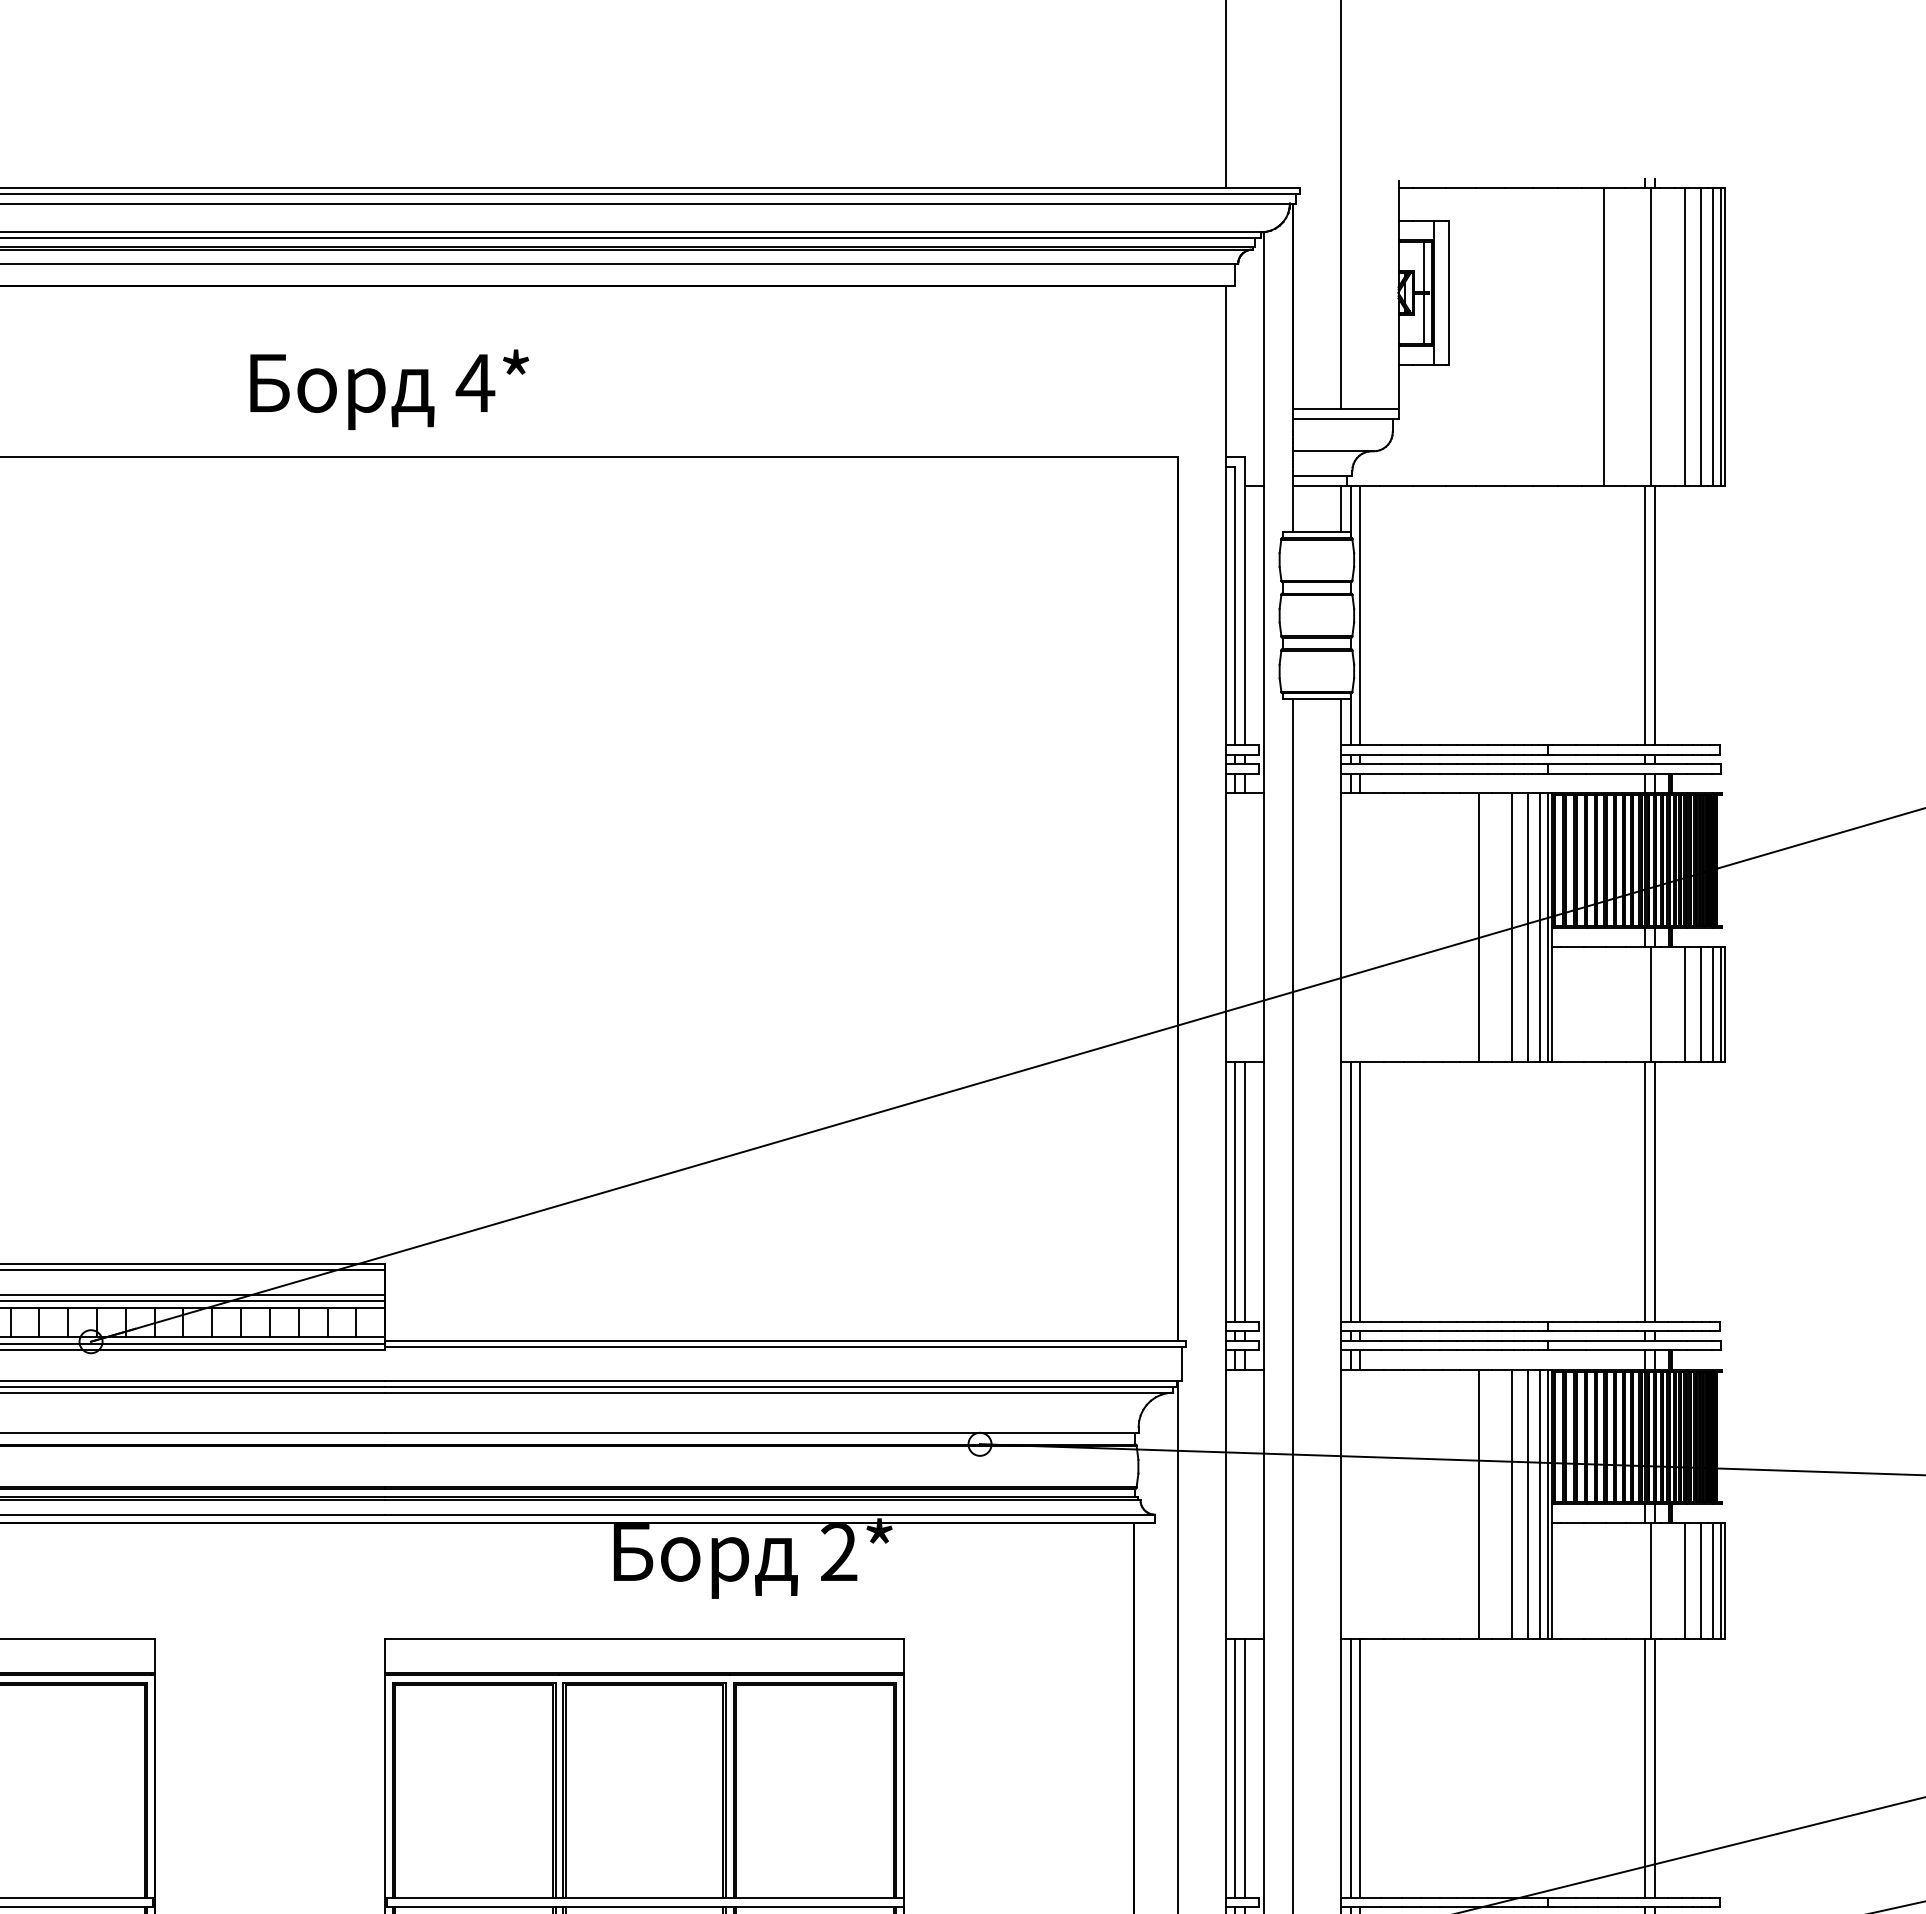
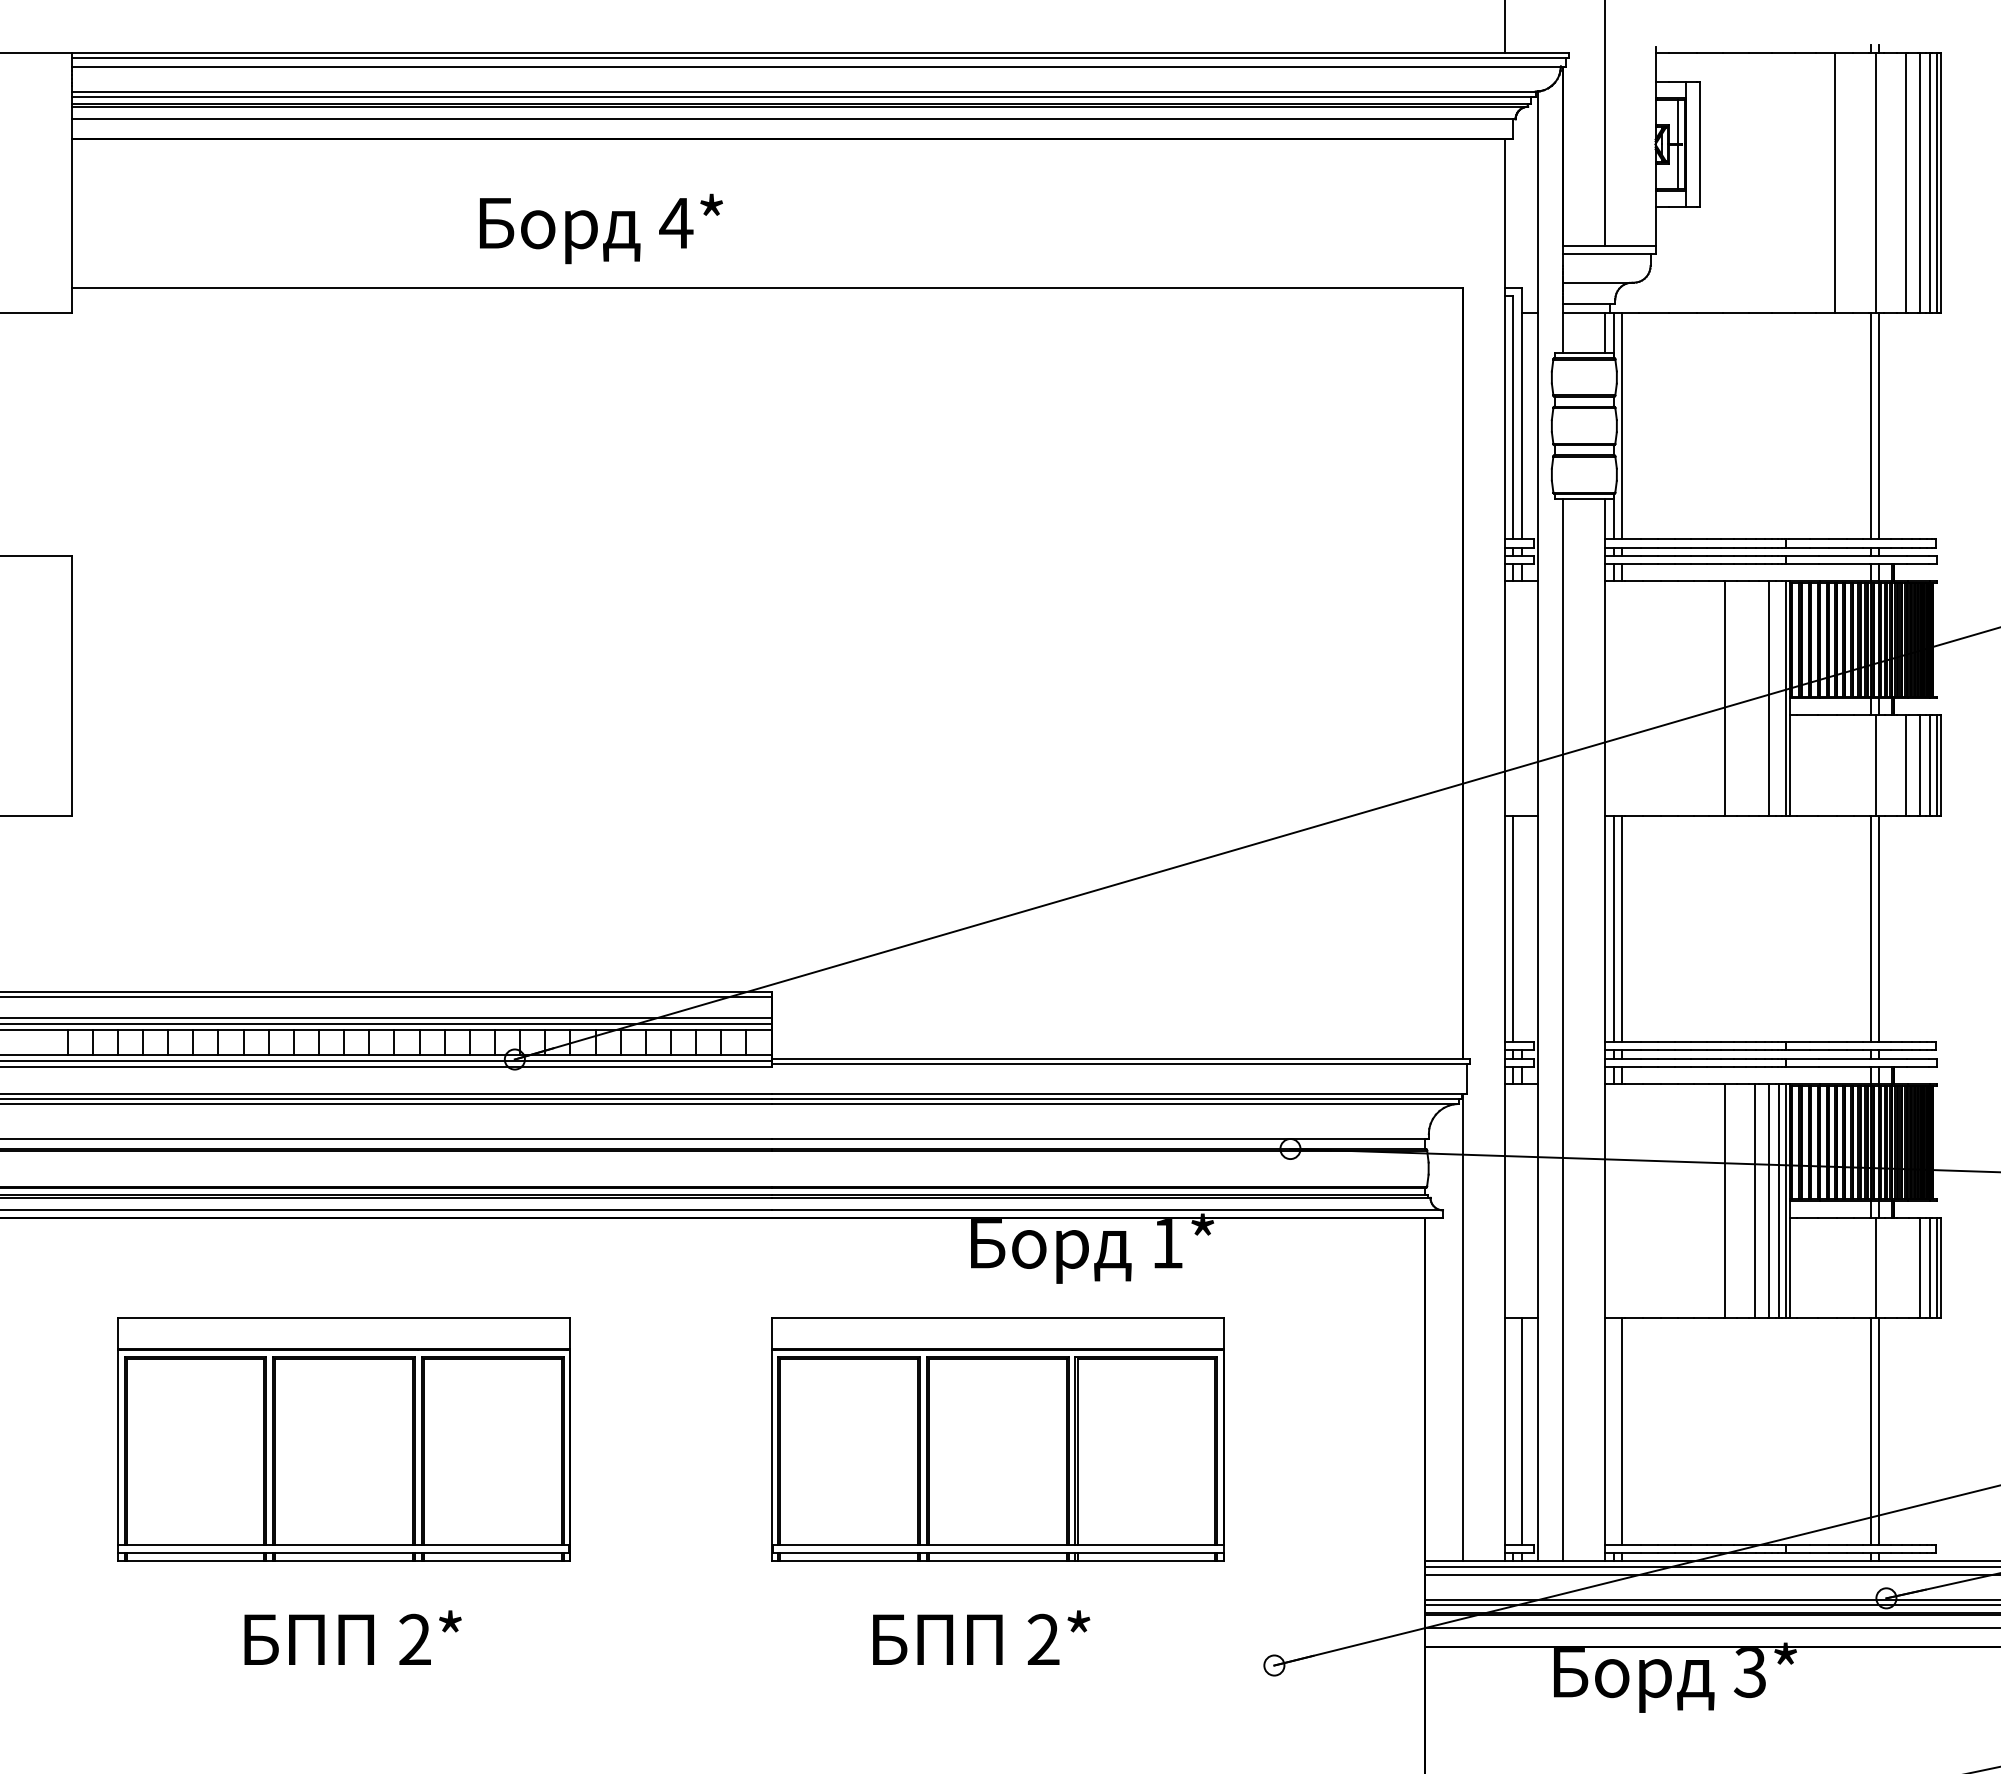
text: (389, 389) -> (601, 228), moved
line: (1511, 927) -> (1754, 698), removed
line: (1539, 927) -> (1778, 698), removed
line: (1244, 1191) -> (1521, 928), removed
text: (839, 1552) -> (1167, 1243), 2* -> 1*
line: (1684, 1580) -> (1905, 1267), removed
line: (1235, 1768) -> (1513, 1431), removed
line: (1350, 1768) -> (1613, 1431), removed

